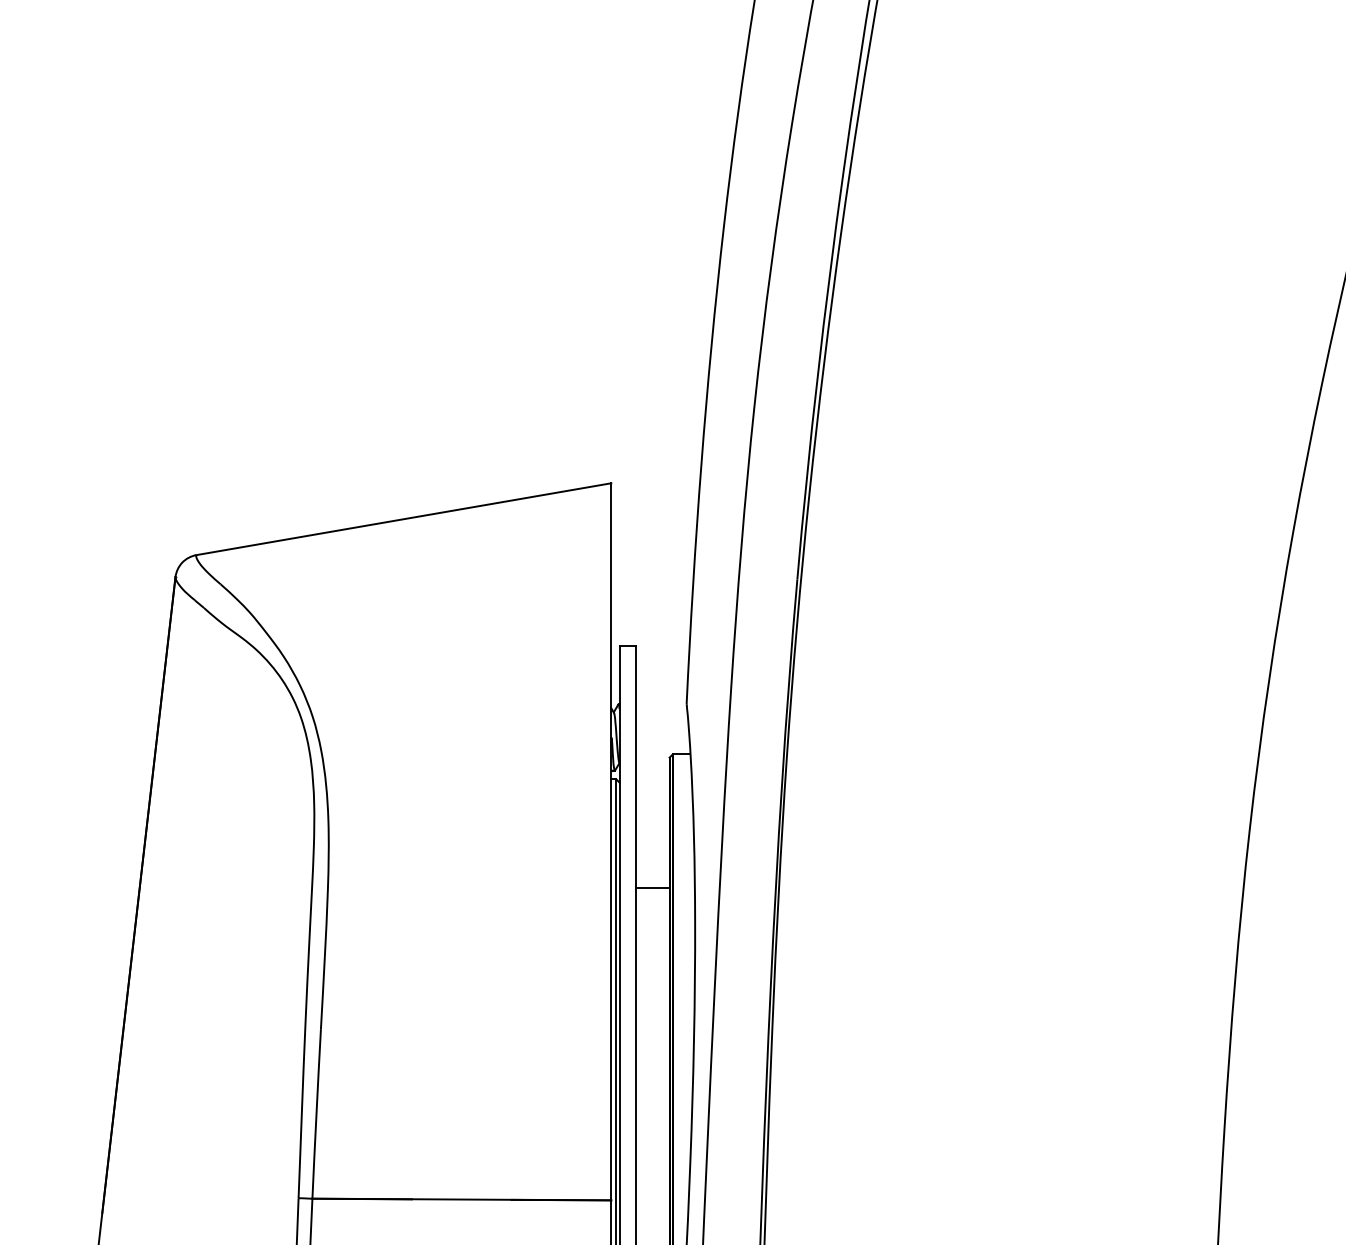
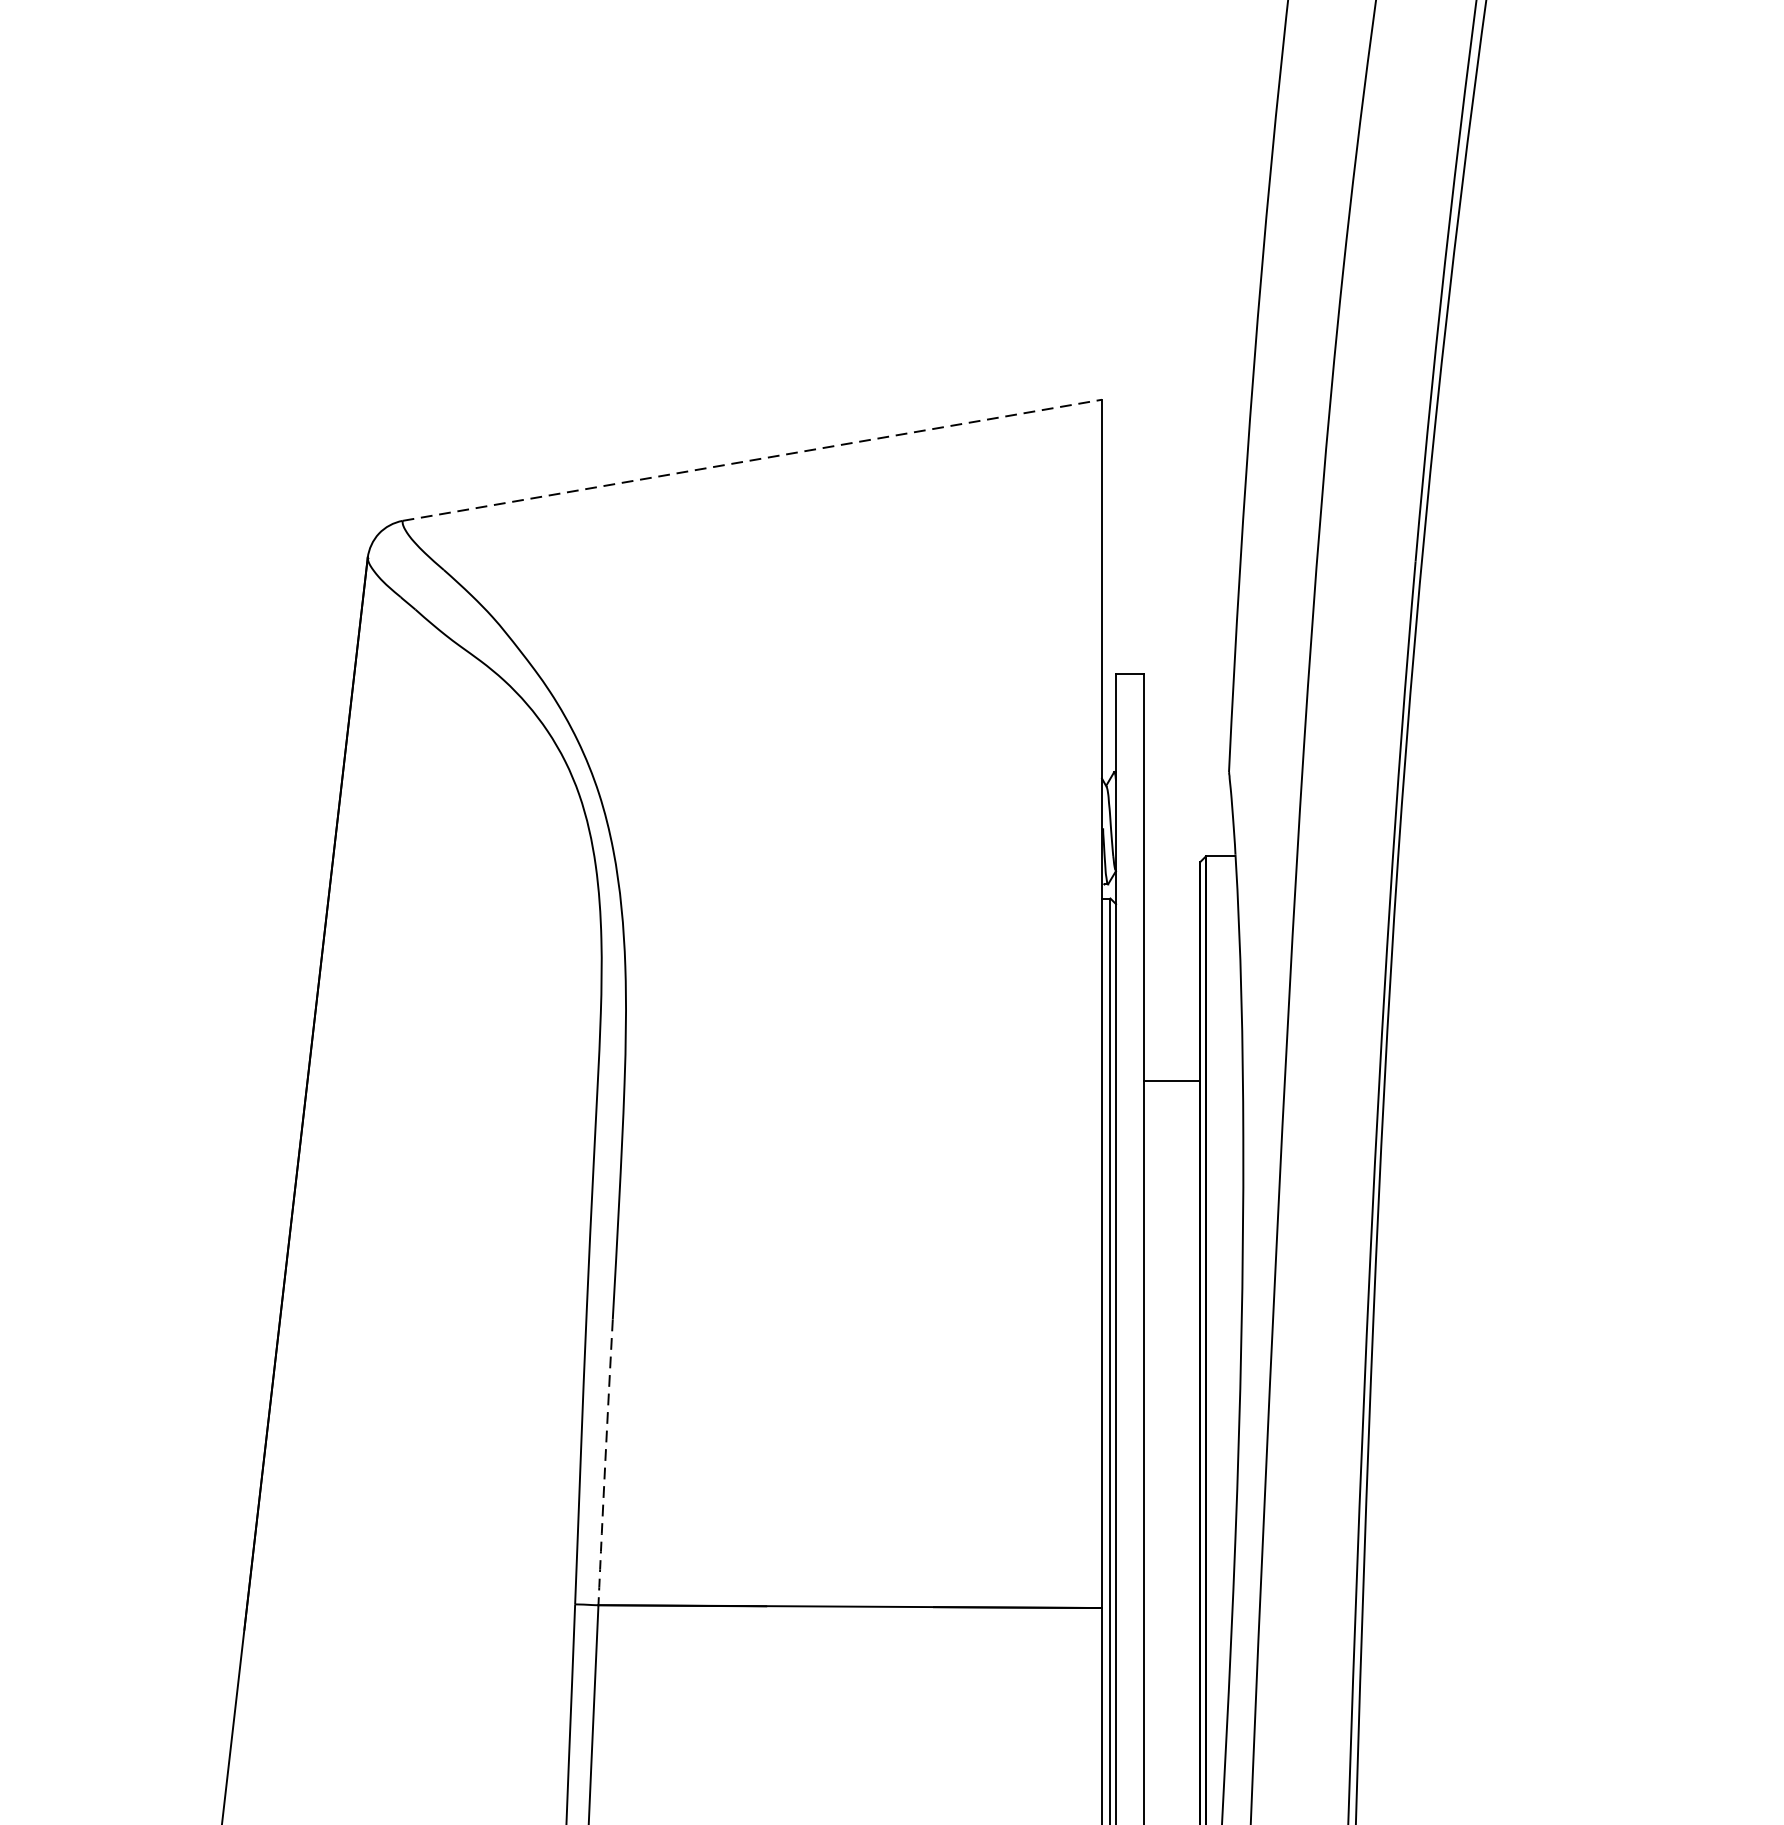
line: (403, 519) -> (751, 460), solid -> dashed
arc: (316, 1113) -> (605, 1461), solid -> dashed

